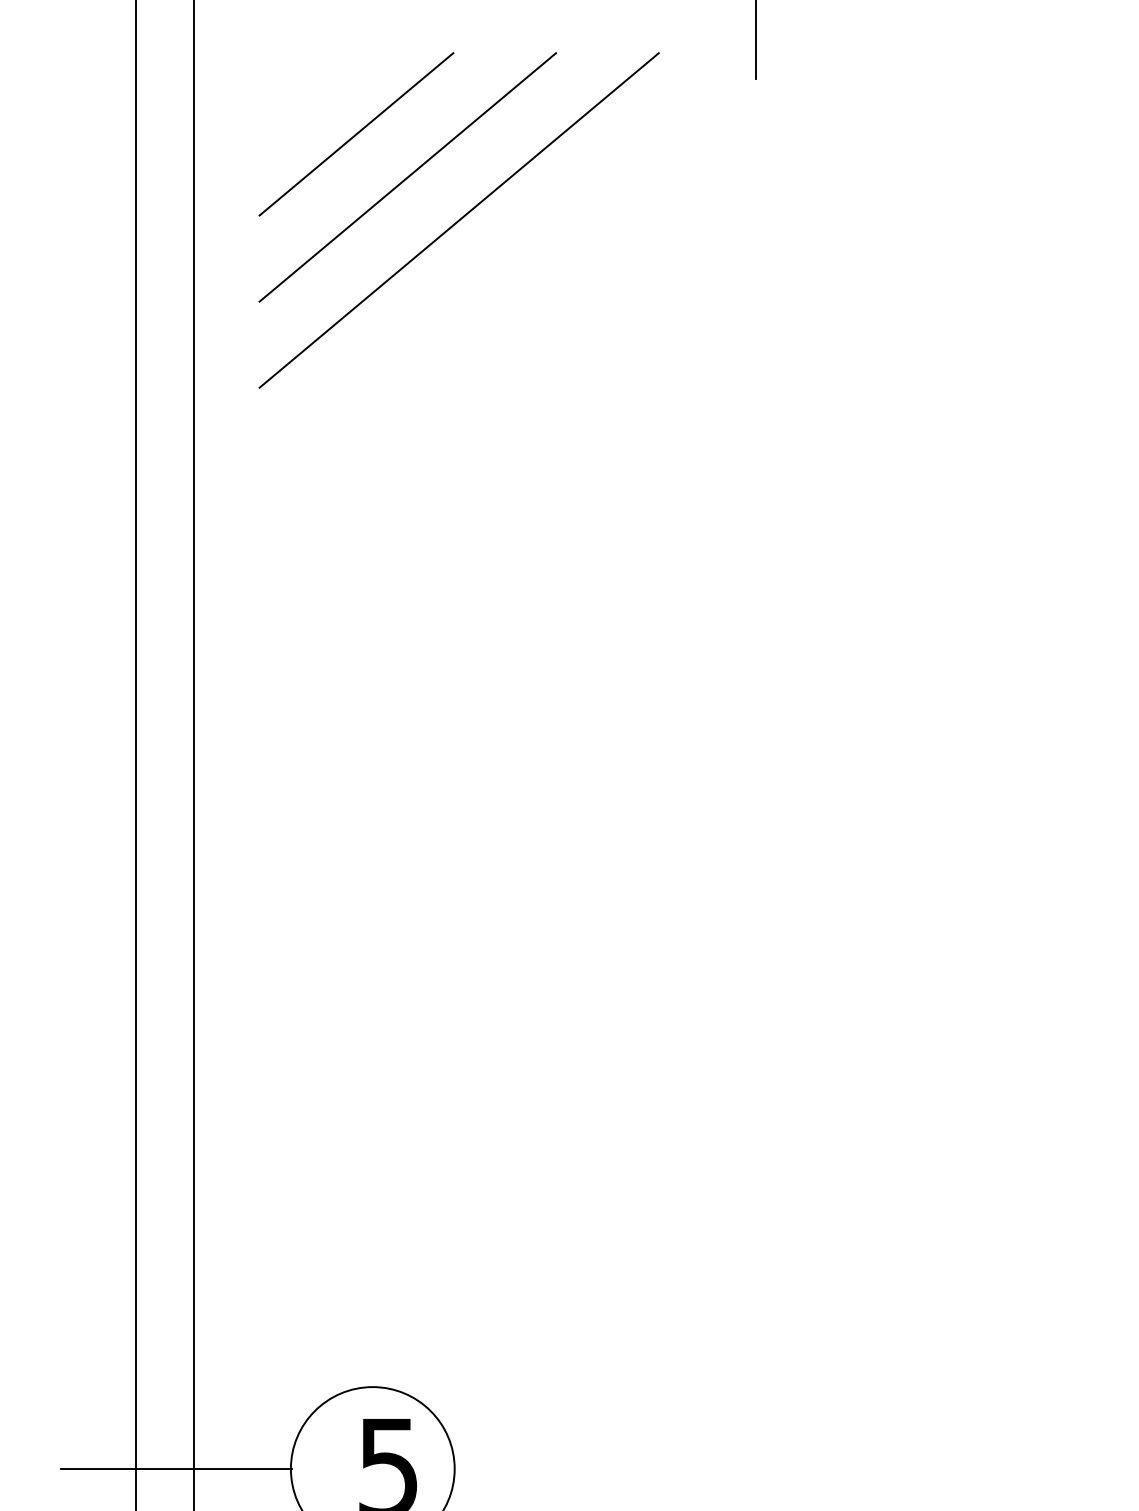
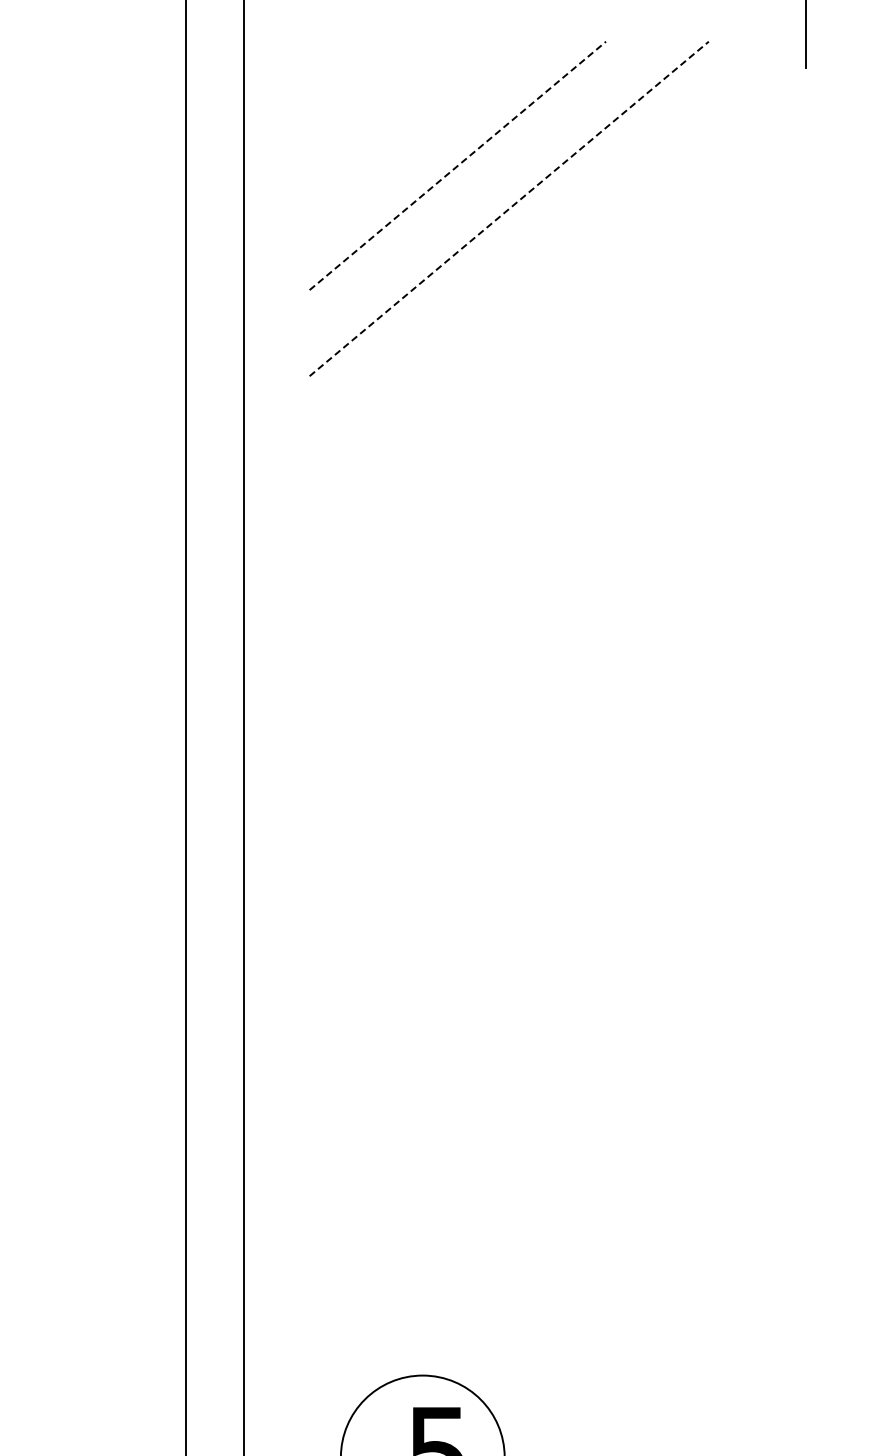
line: (356, 134) -> (406, 122), removed
line: (408, 177) -> (458, 165), solid -> dashed
line: (459, 220) -> (509, 208), solid -> dashed

